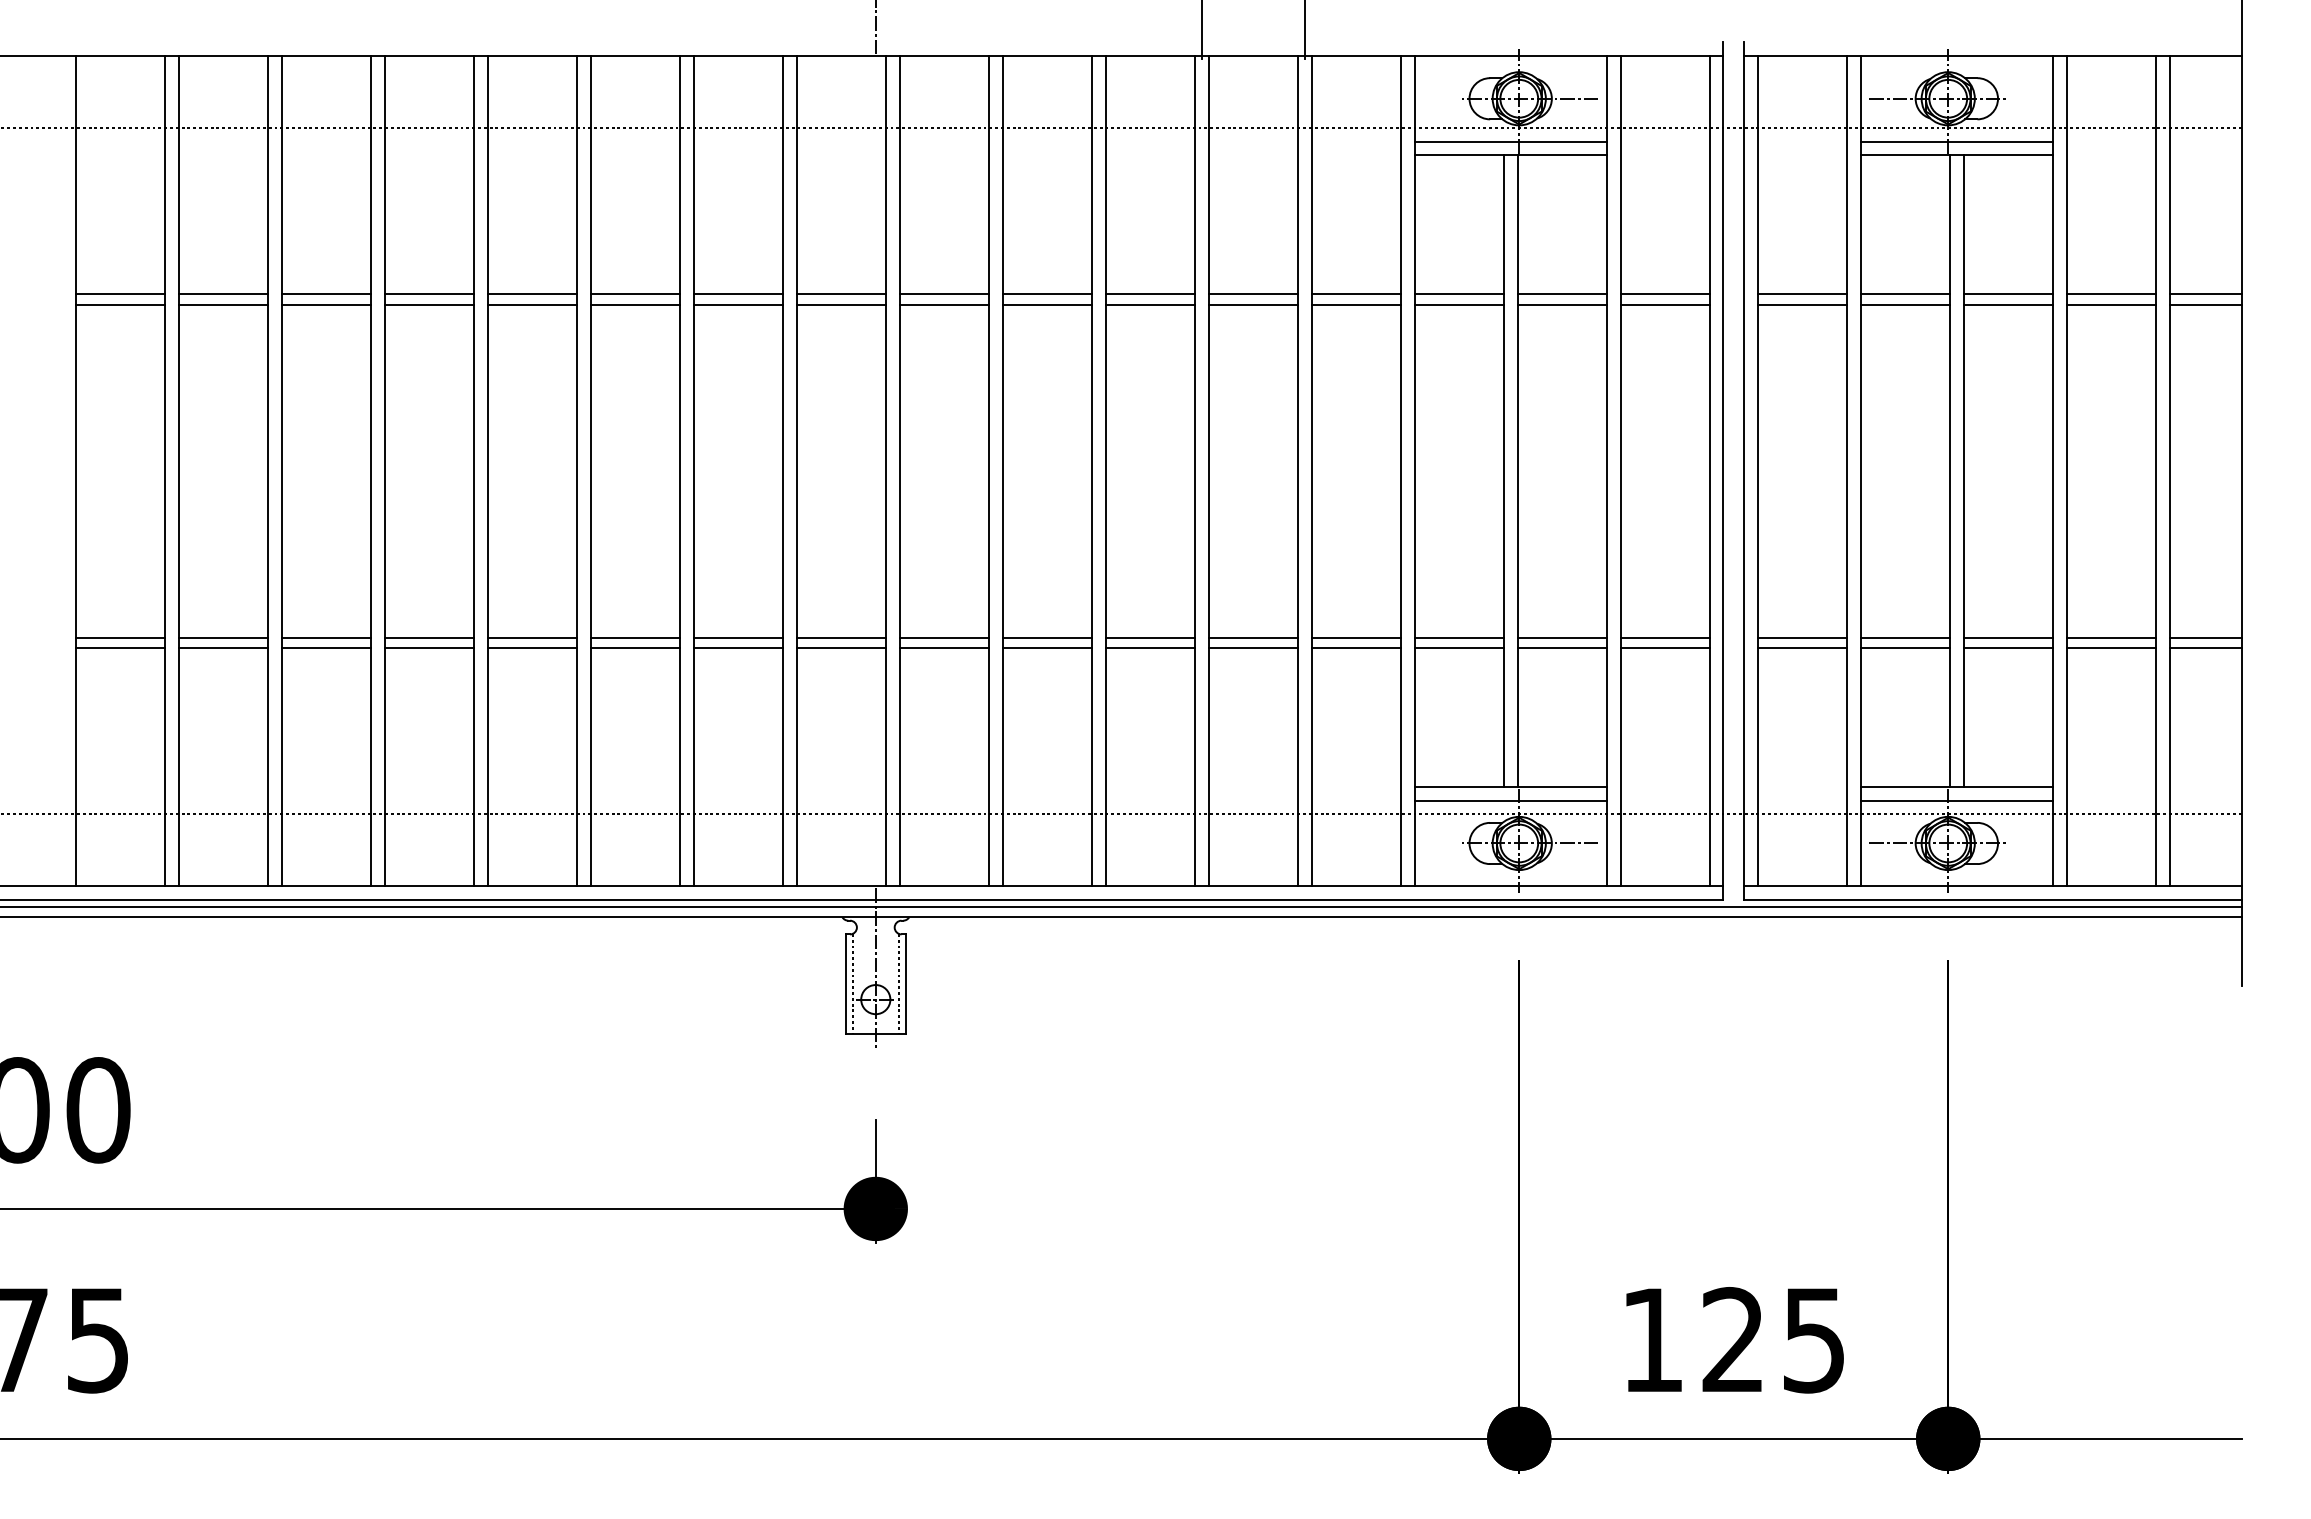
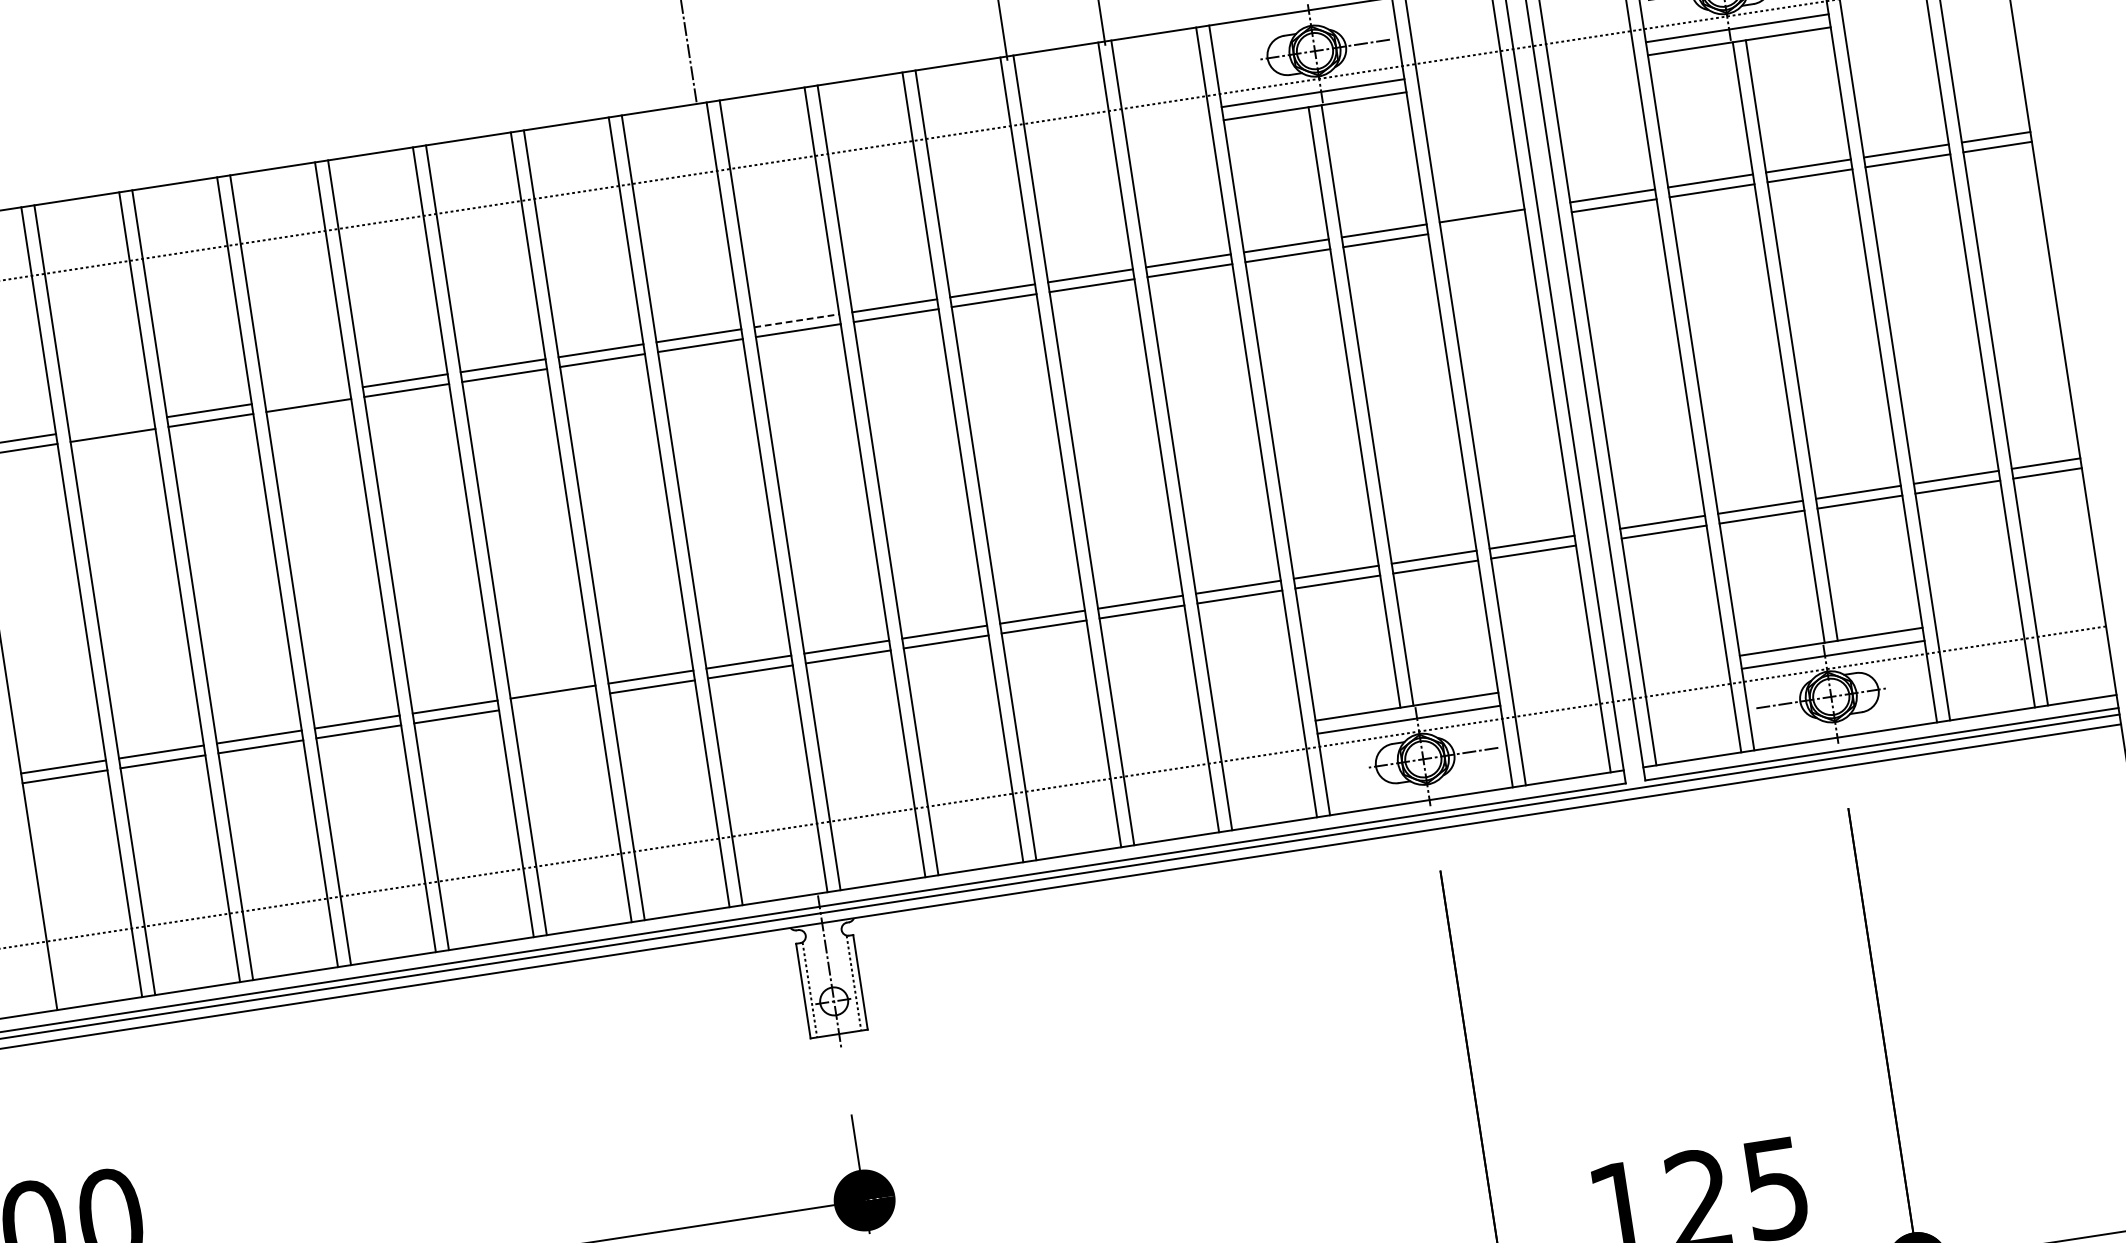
line: (223, 294) -> (111, 425), removed
line: (429, 294) -> (307, 395), removed
line: (944, 294) -> (796, 320), solid -> dashed
line: (1664, 304) -> (1483, 225), removed
line: (635, 647) -> (554, 701), removed

